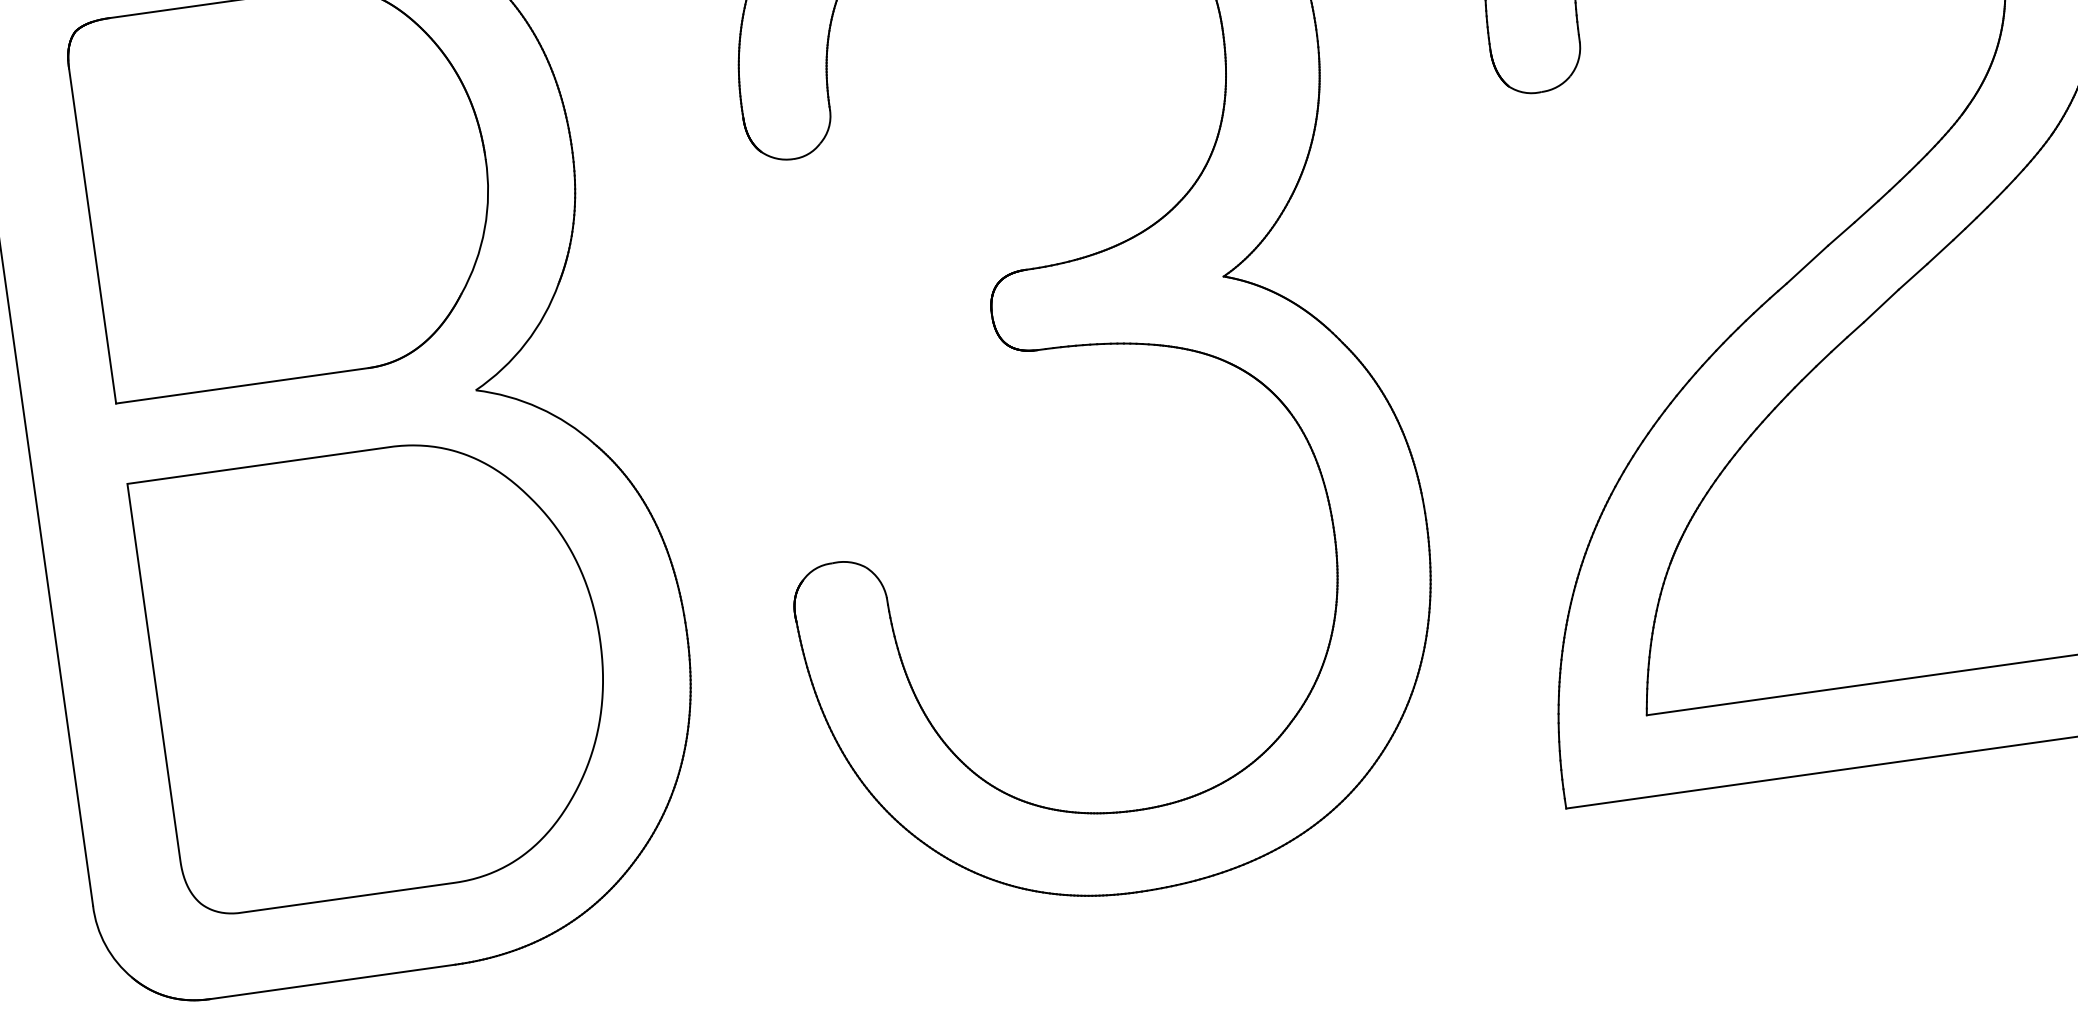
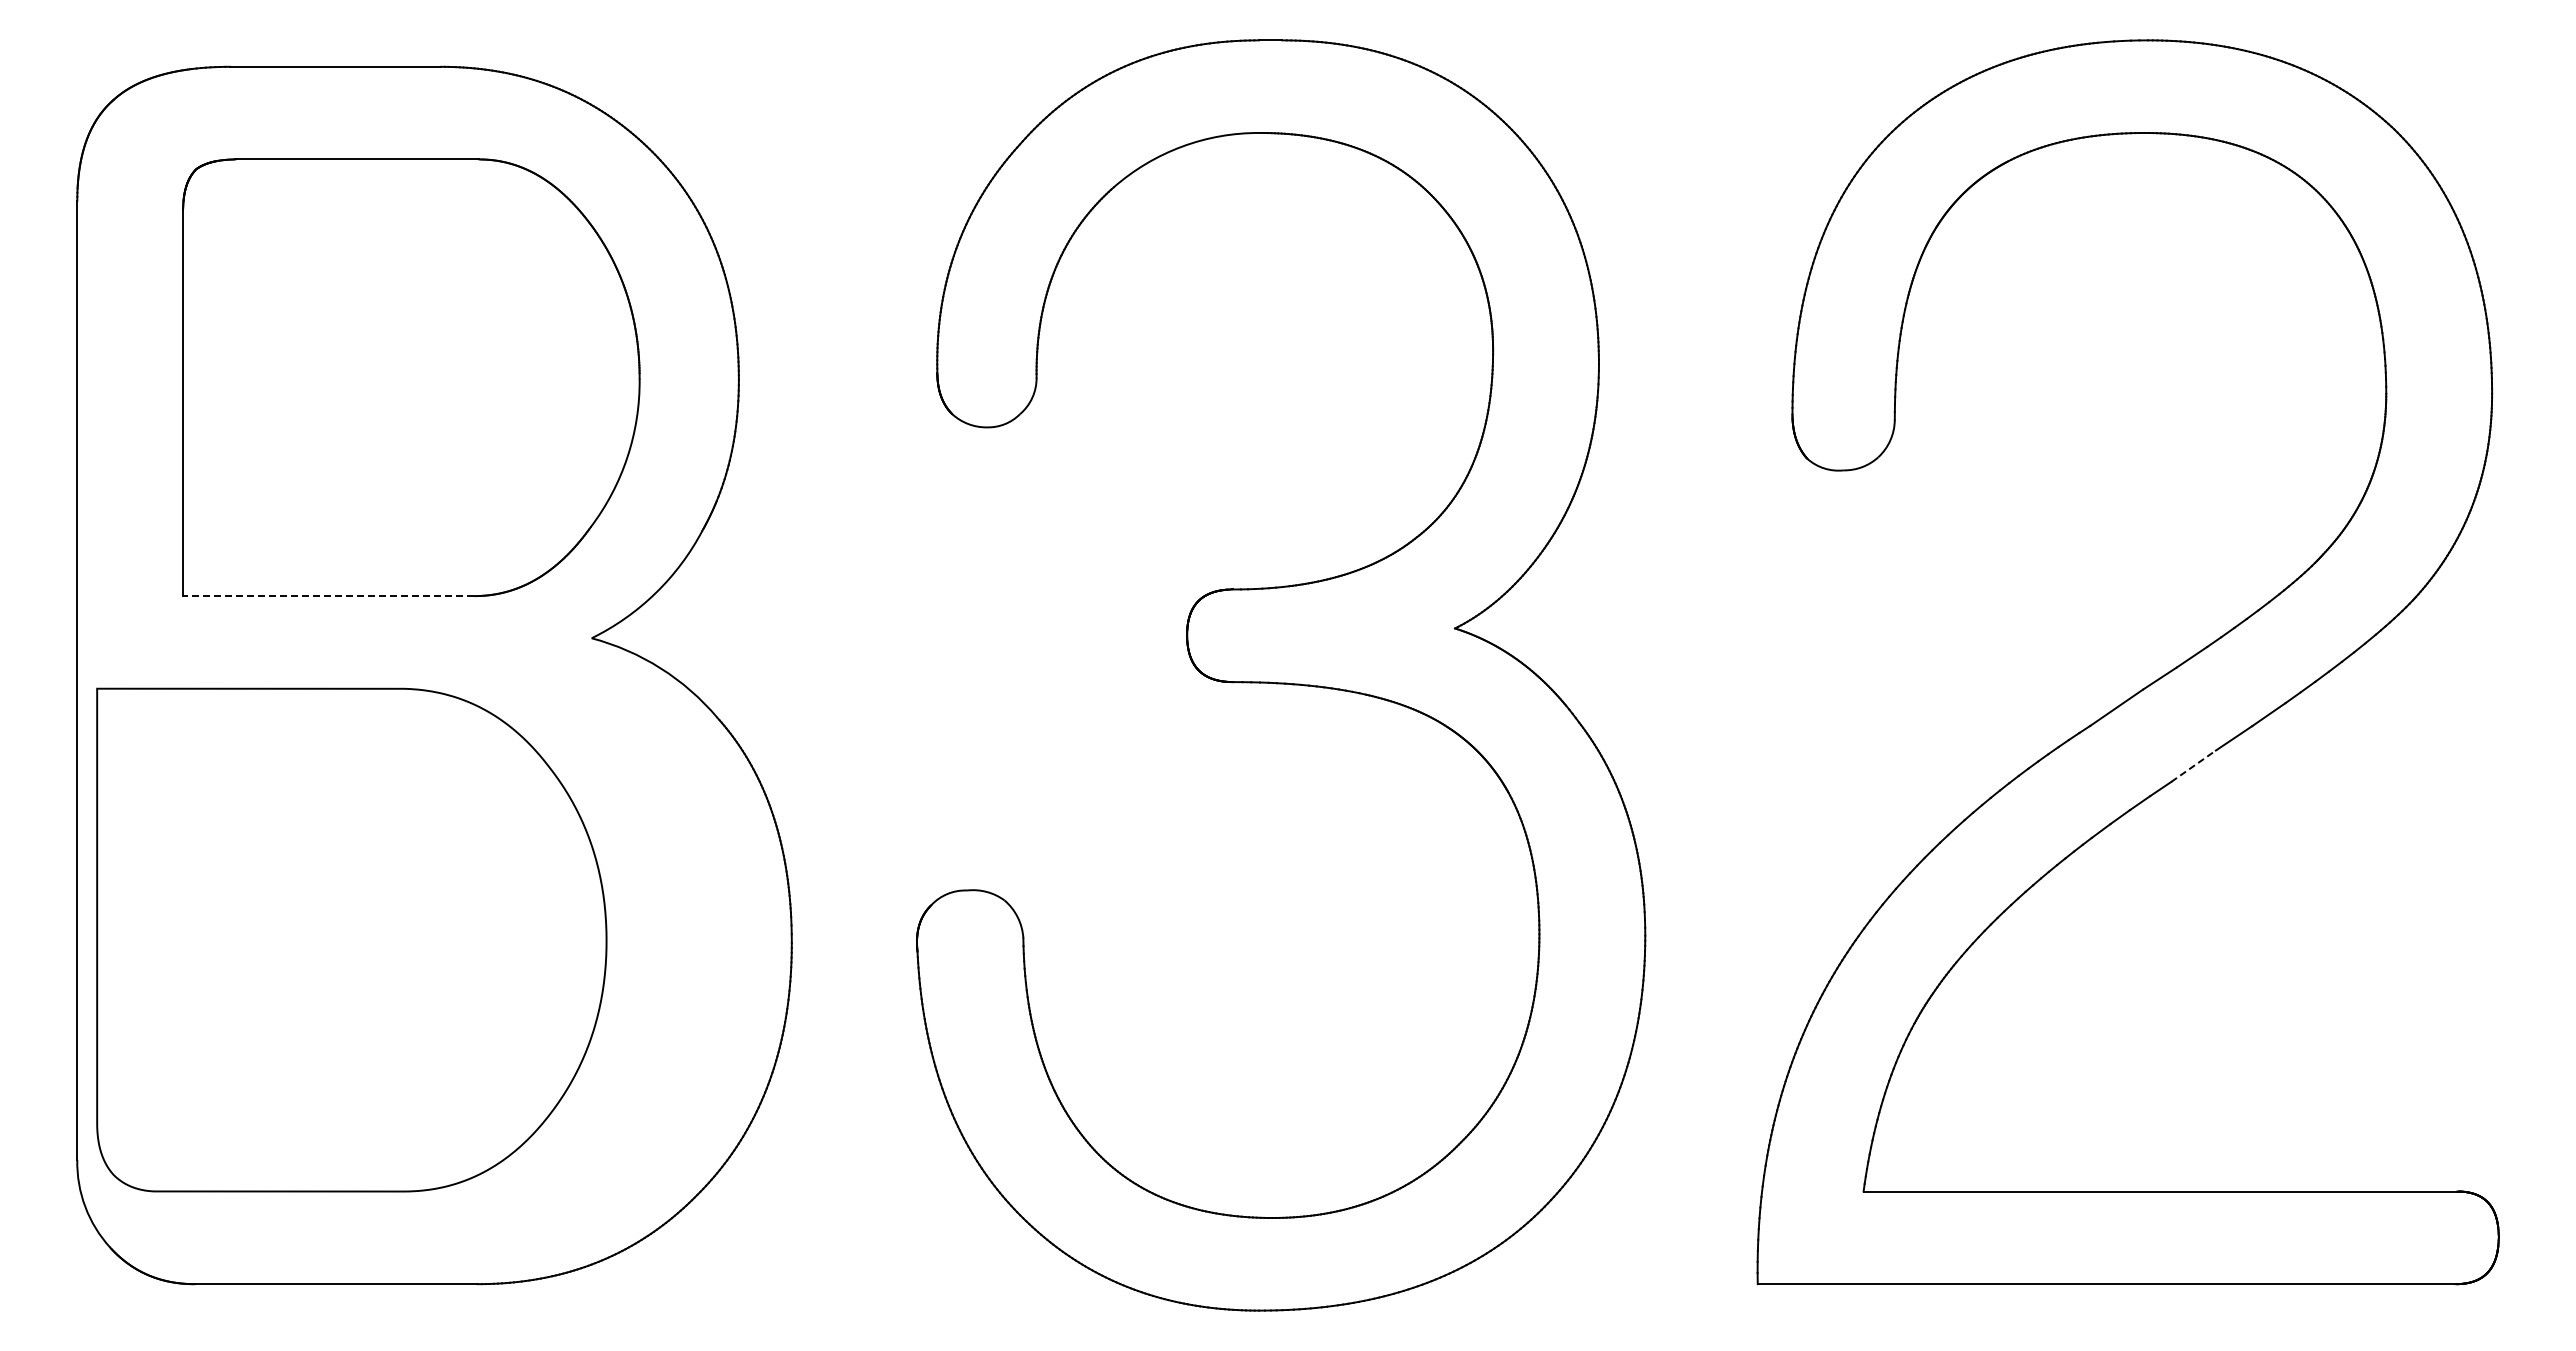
line: (1881, 305) -> (2193, 765), solid -> dashed
line: (242, 386) -> (328, 596), solid -> dashed
part: (378, 670) -> (351, 939), moved

